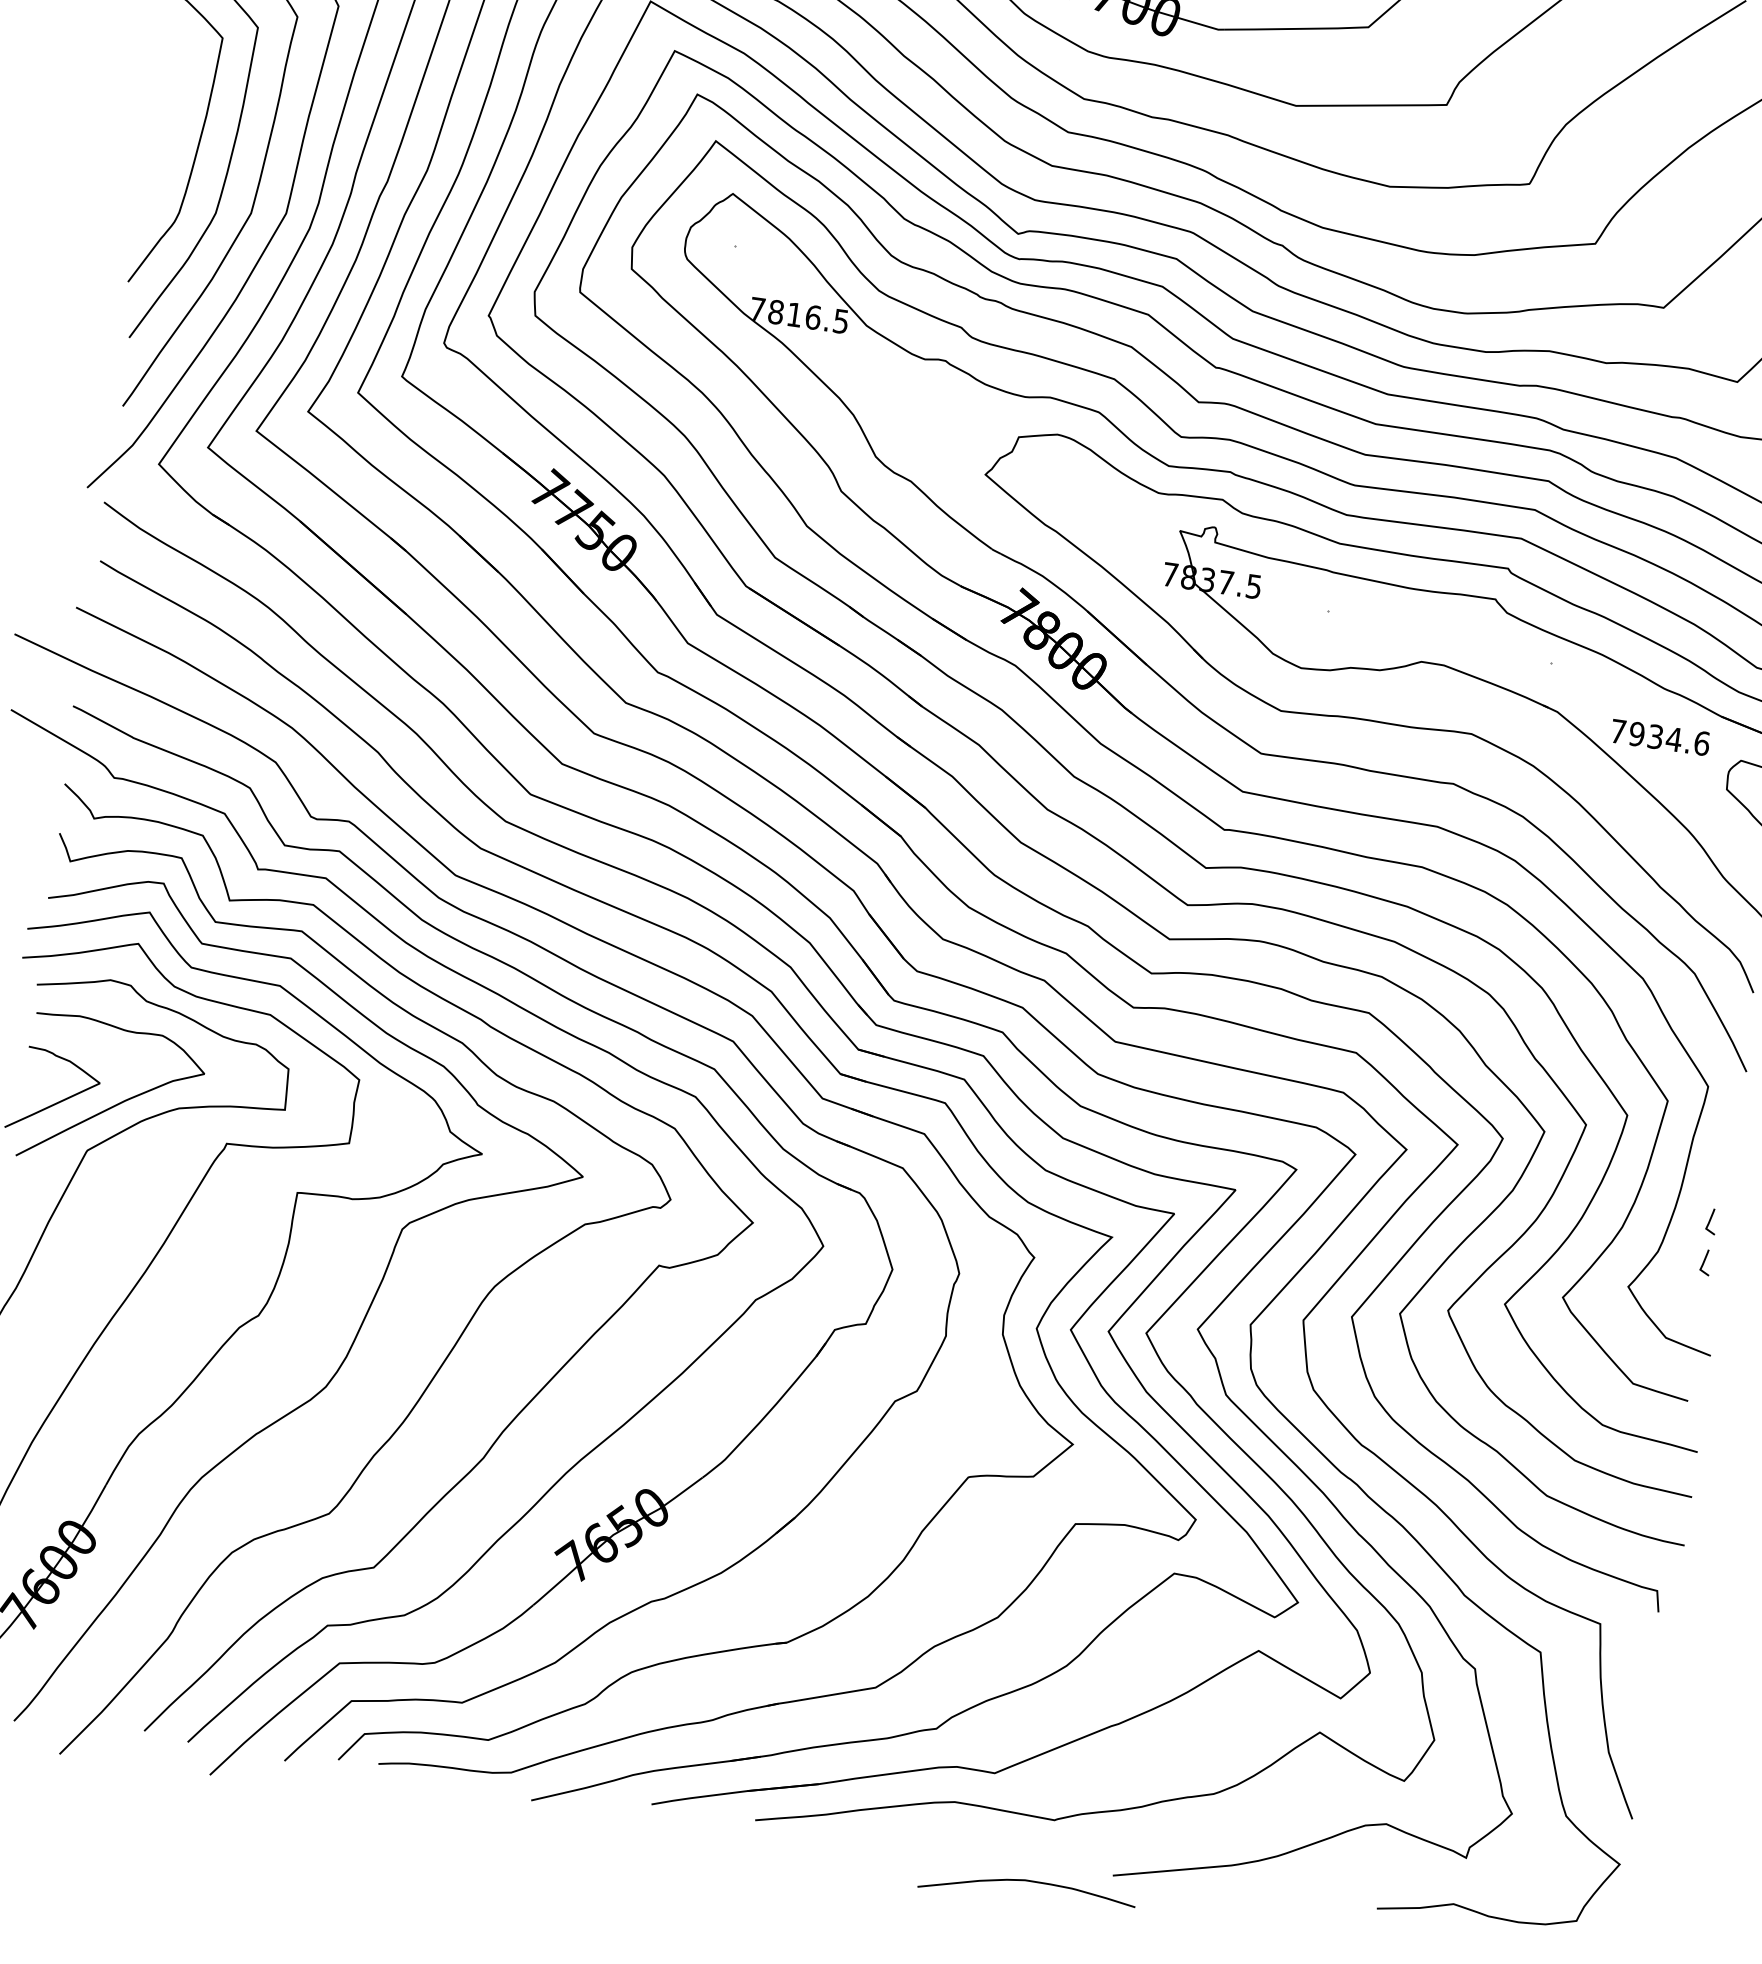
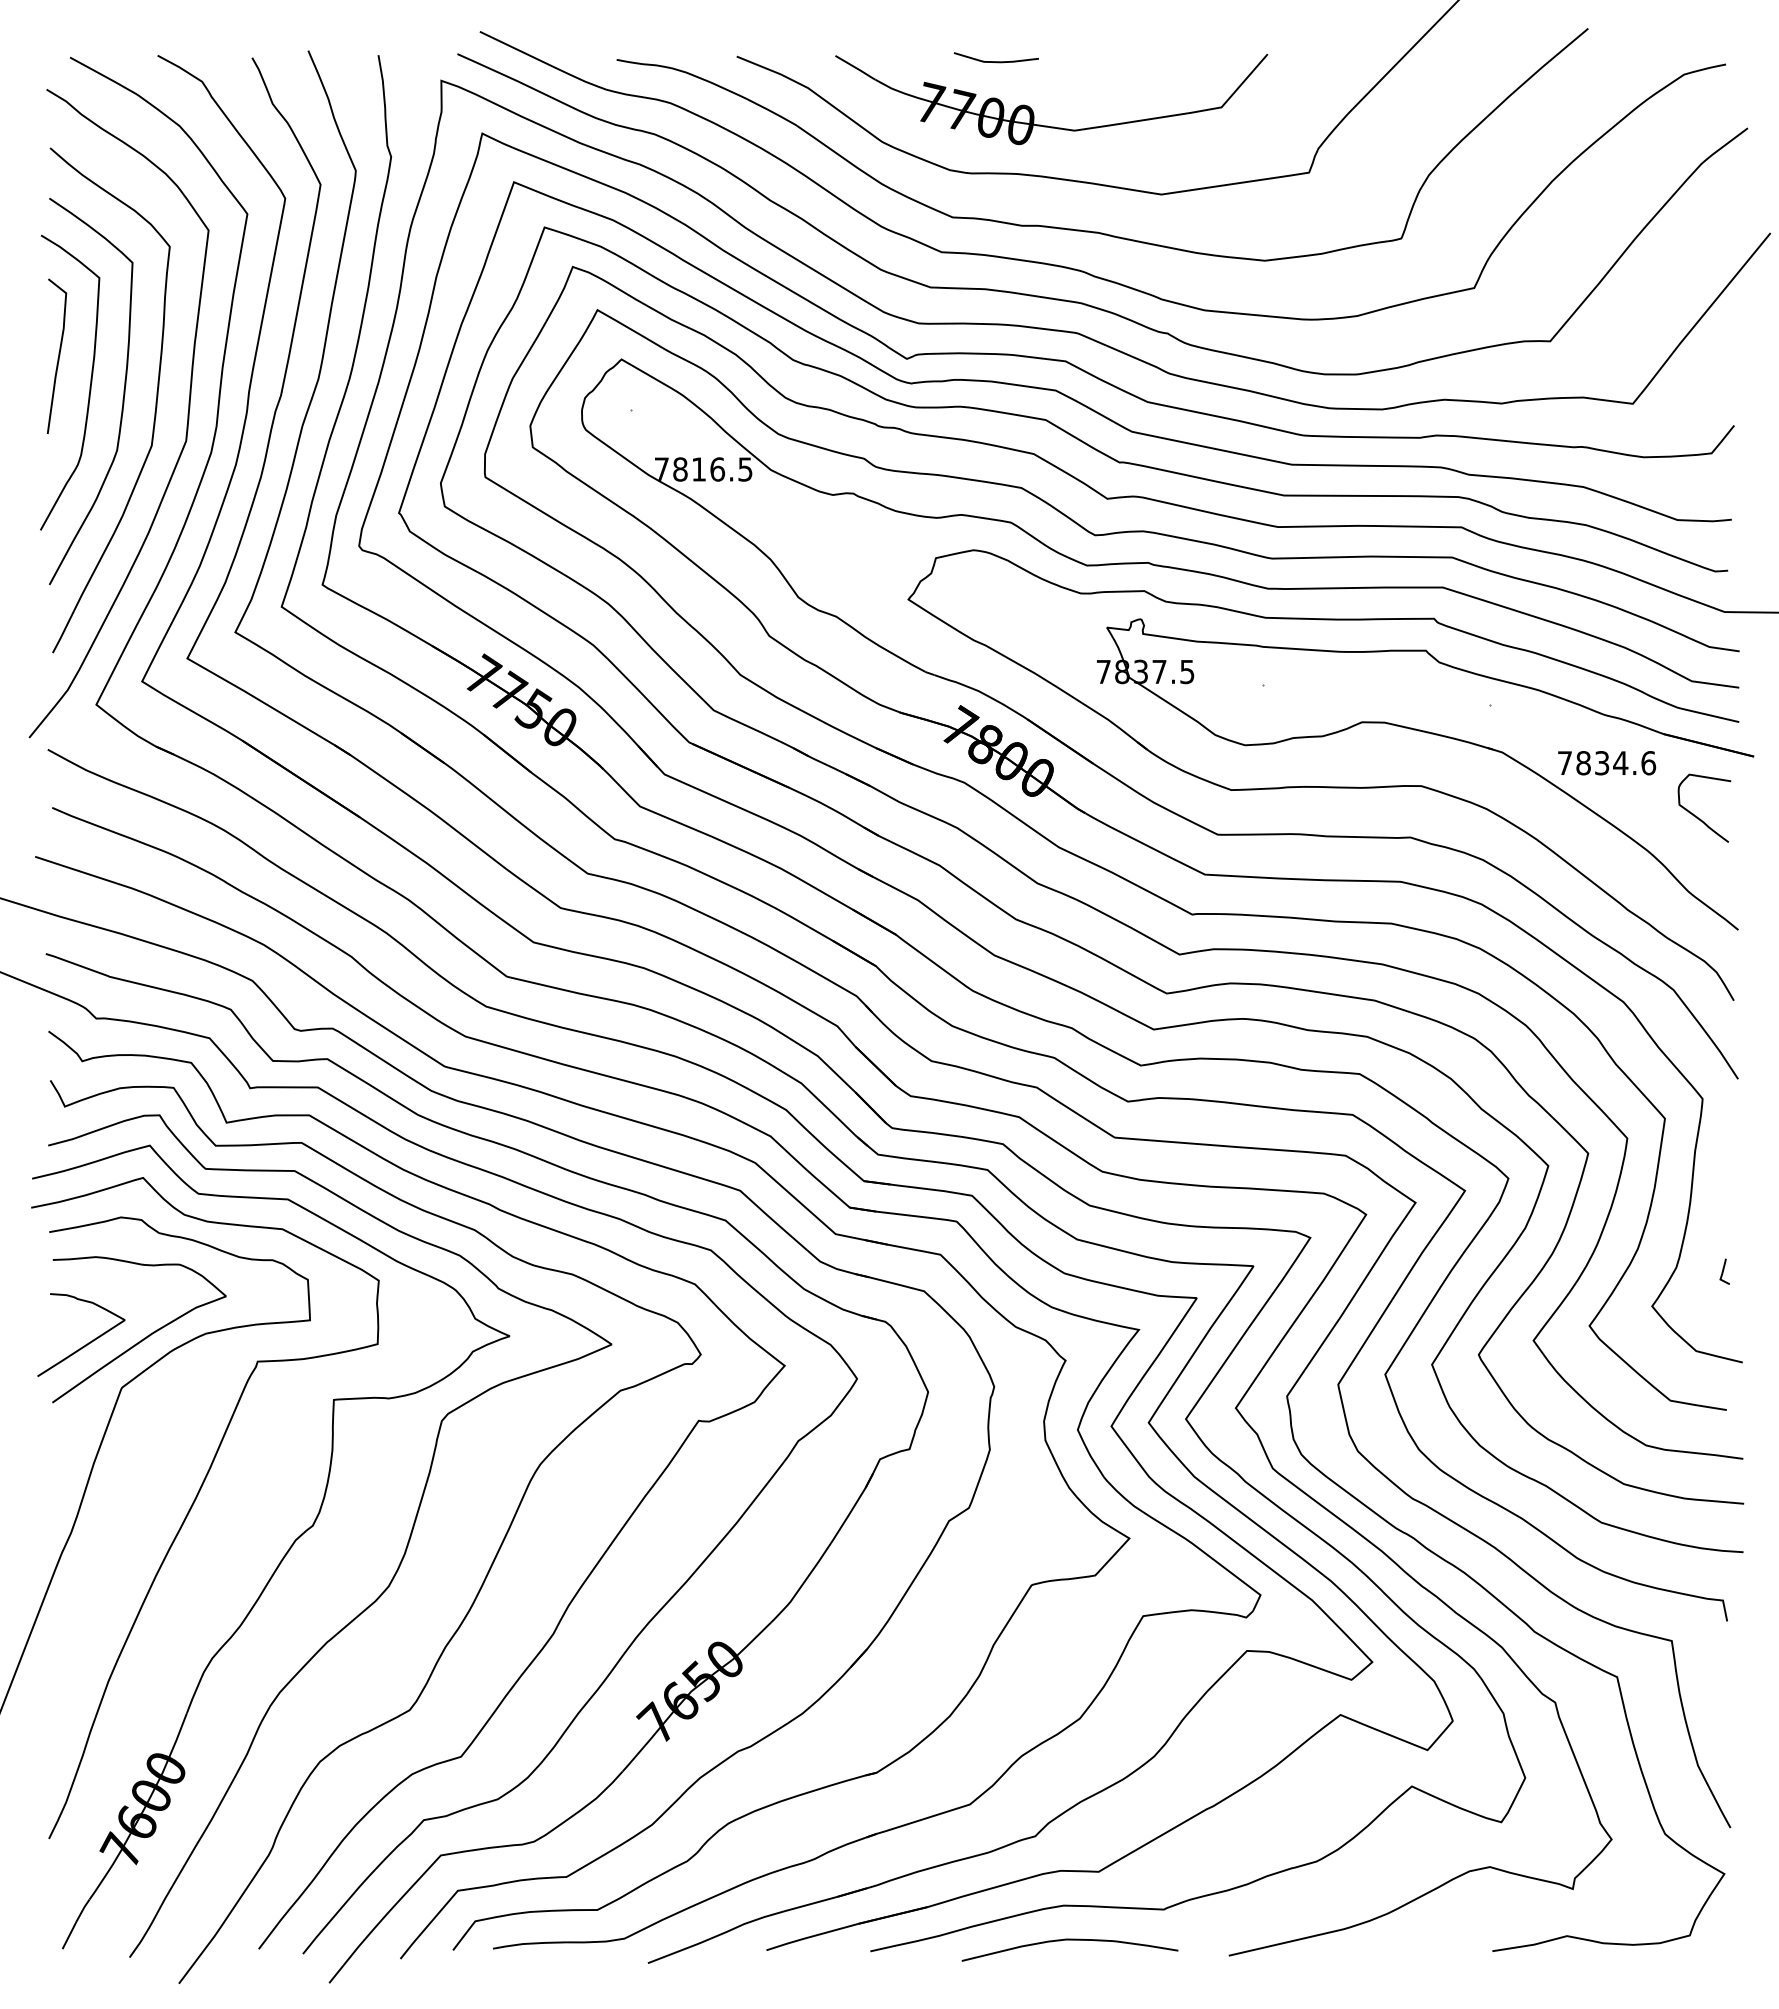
curve: (170, 109) -> (58, 355), added
text: (1636, 734) -> (1583, 763), 7934.6 -> 7834.6
line: (1710, 1221) -> (1723, 1230), removed
curve: (1028, 1881) -> (1069, 1940), moved

